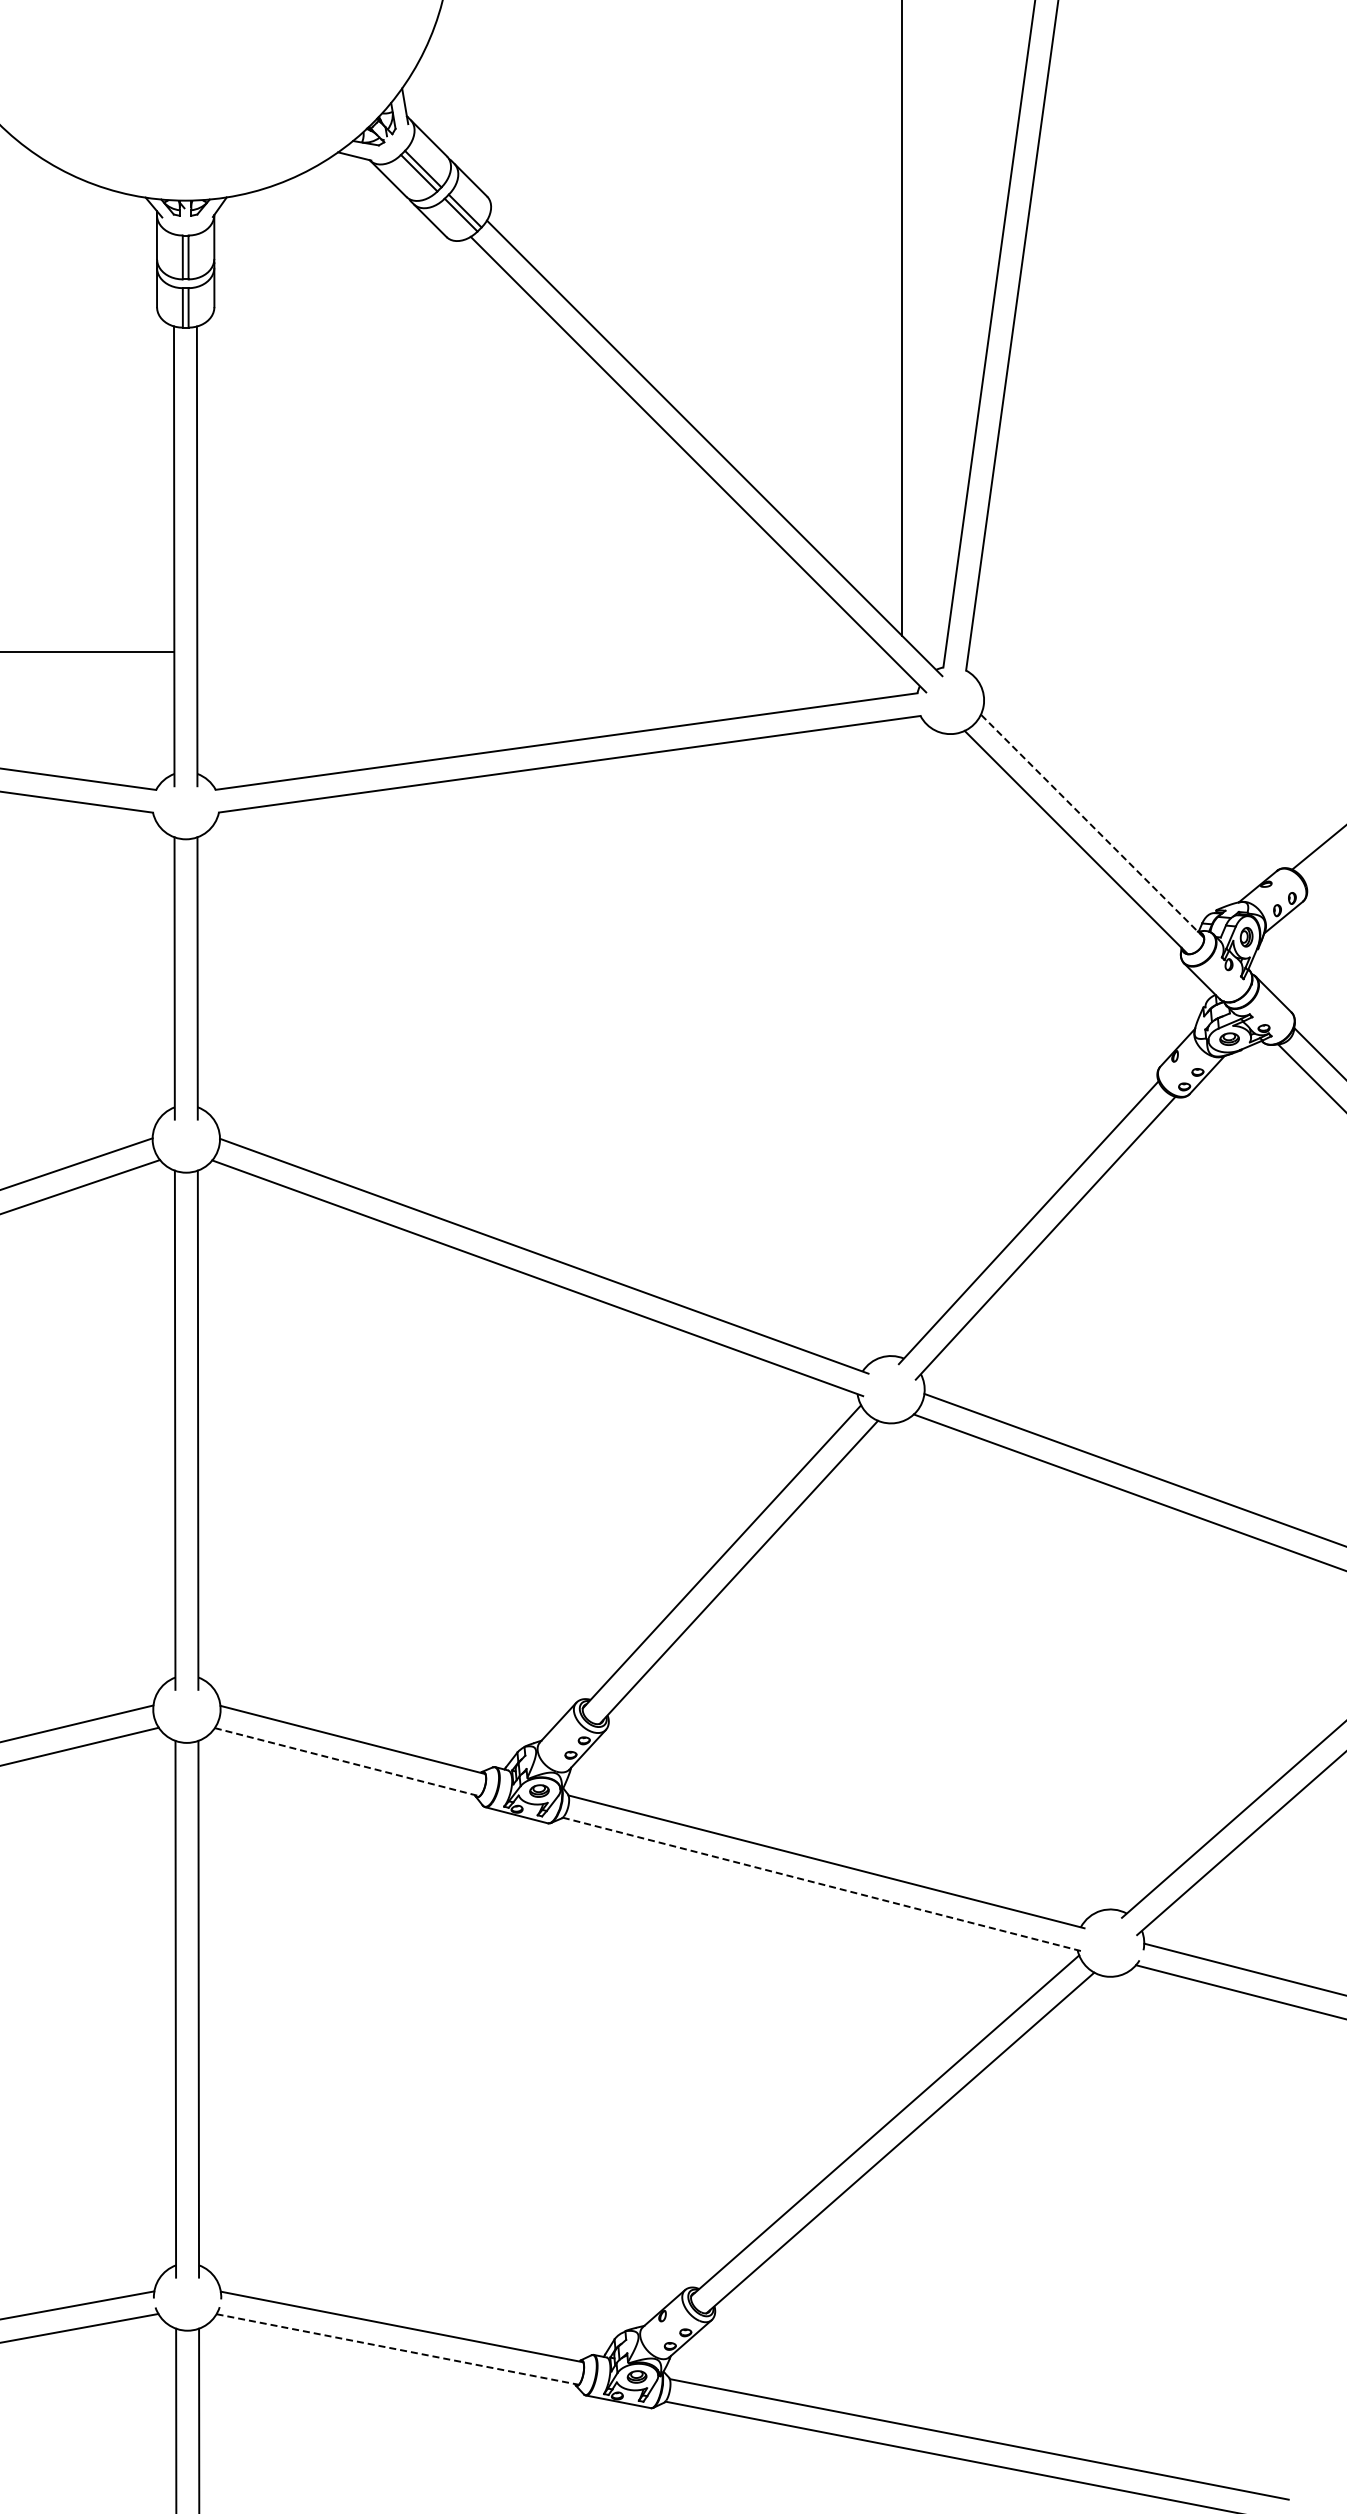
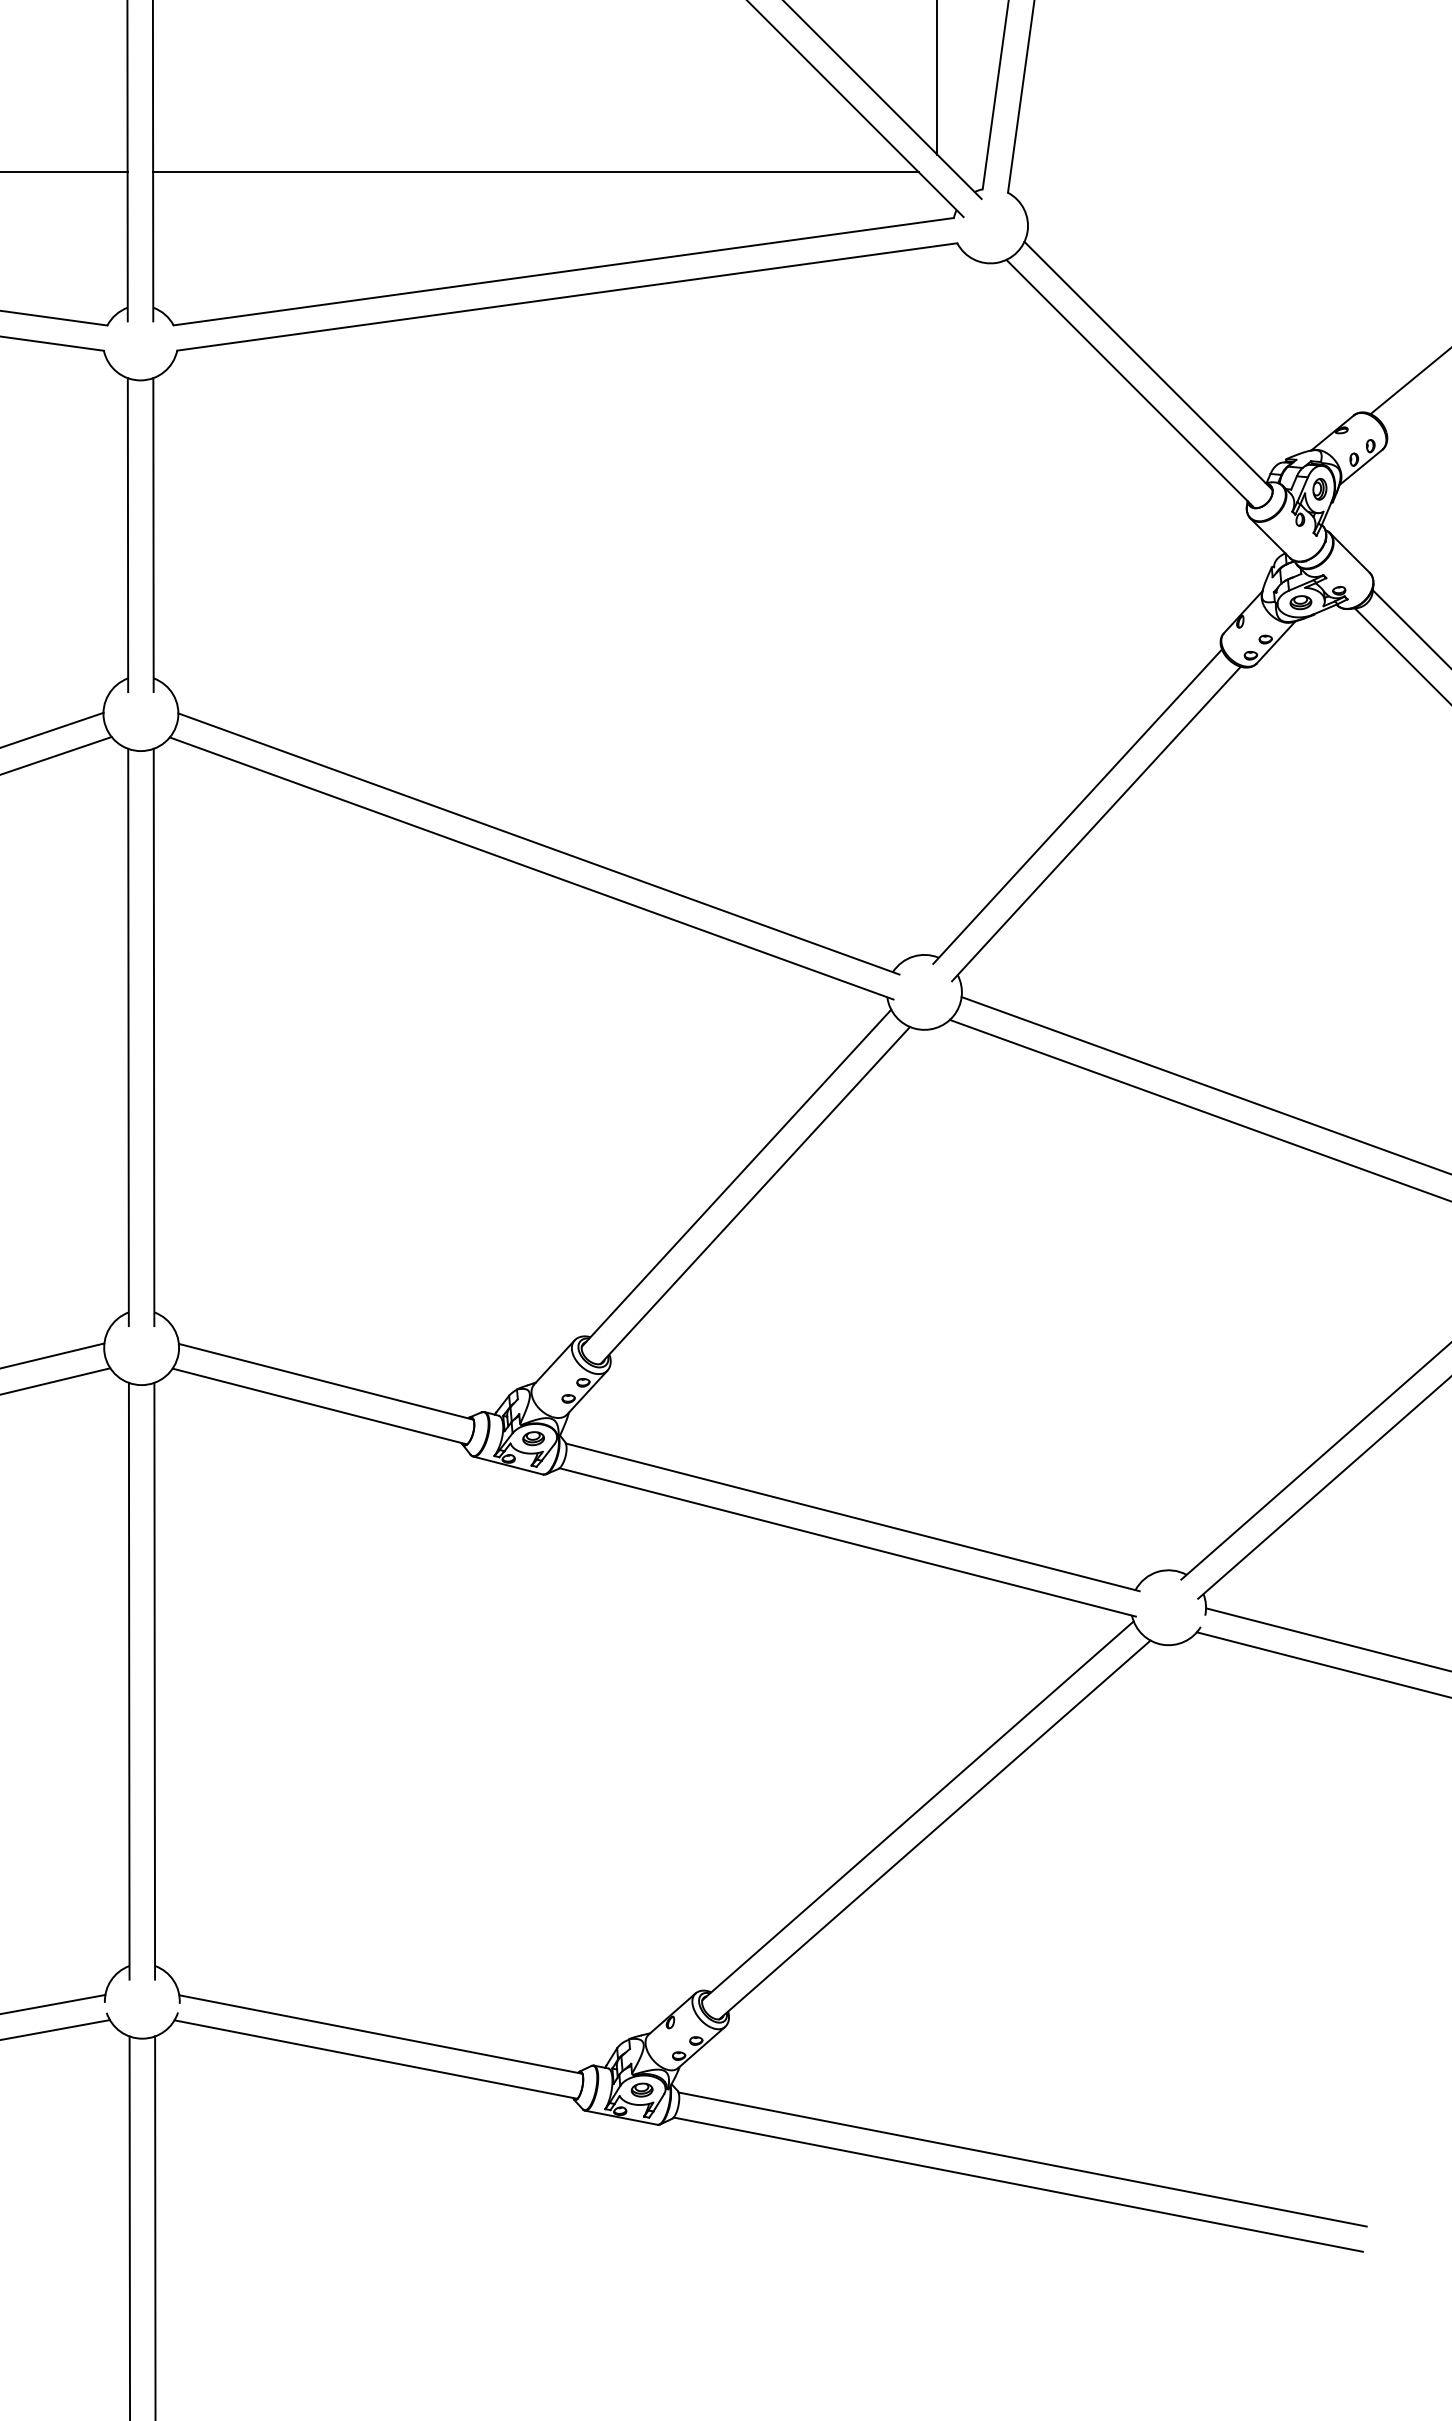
line: (541, 652) -> (535, 172), added
line: (1092, 826) -> (1148, 366), dashed -> solid
line: (347, 1762) -> (320, 1406), dashed -> solid
line: (821, 1884) -> (847, 1542), dashed -> solid
line: (397, 2349) -> (375, 2059), dashed -> solid

